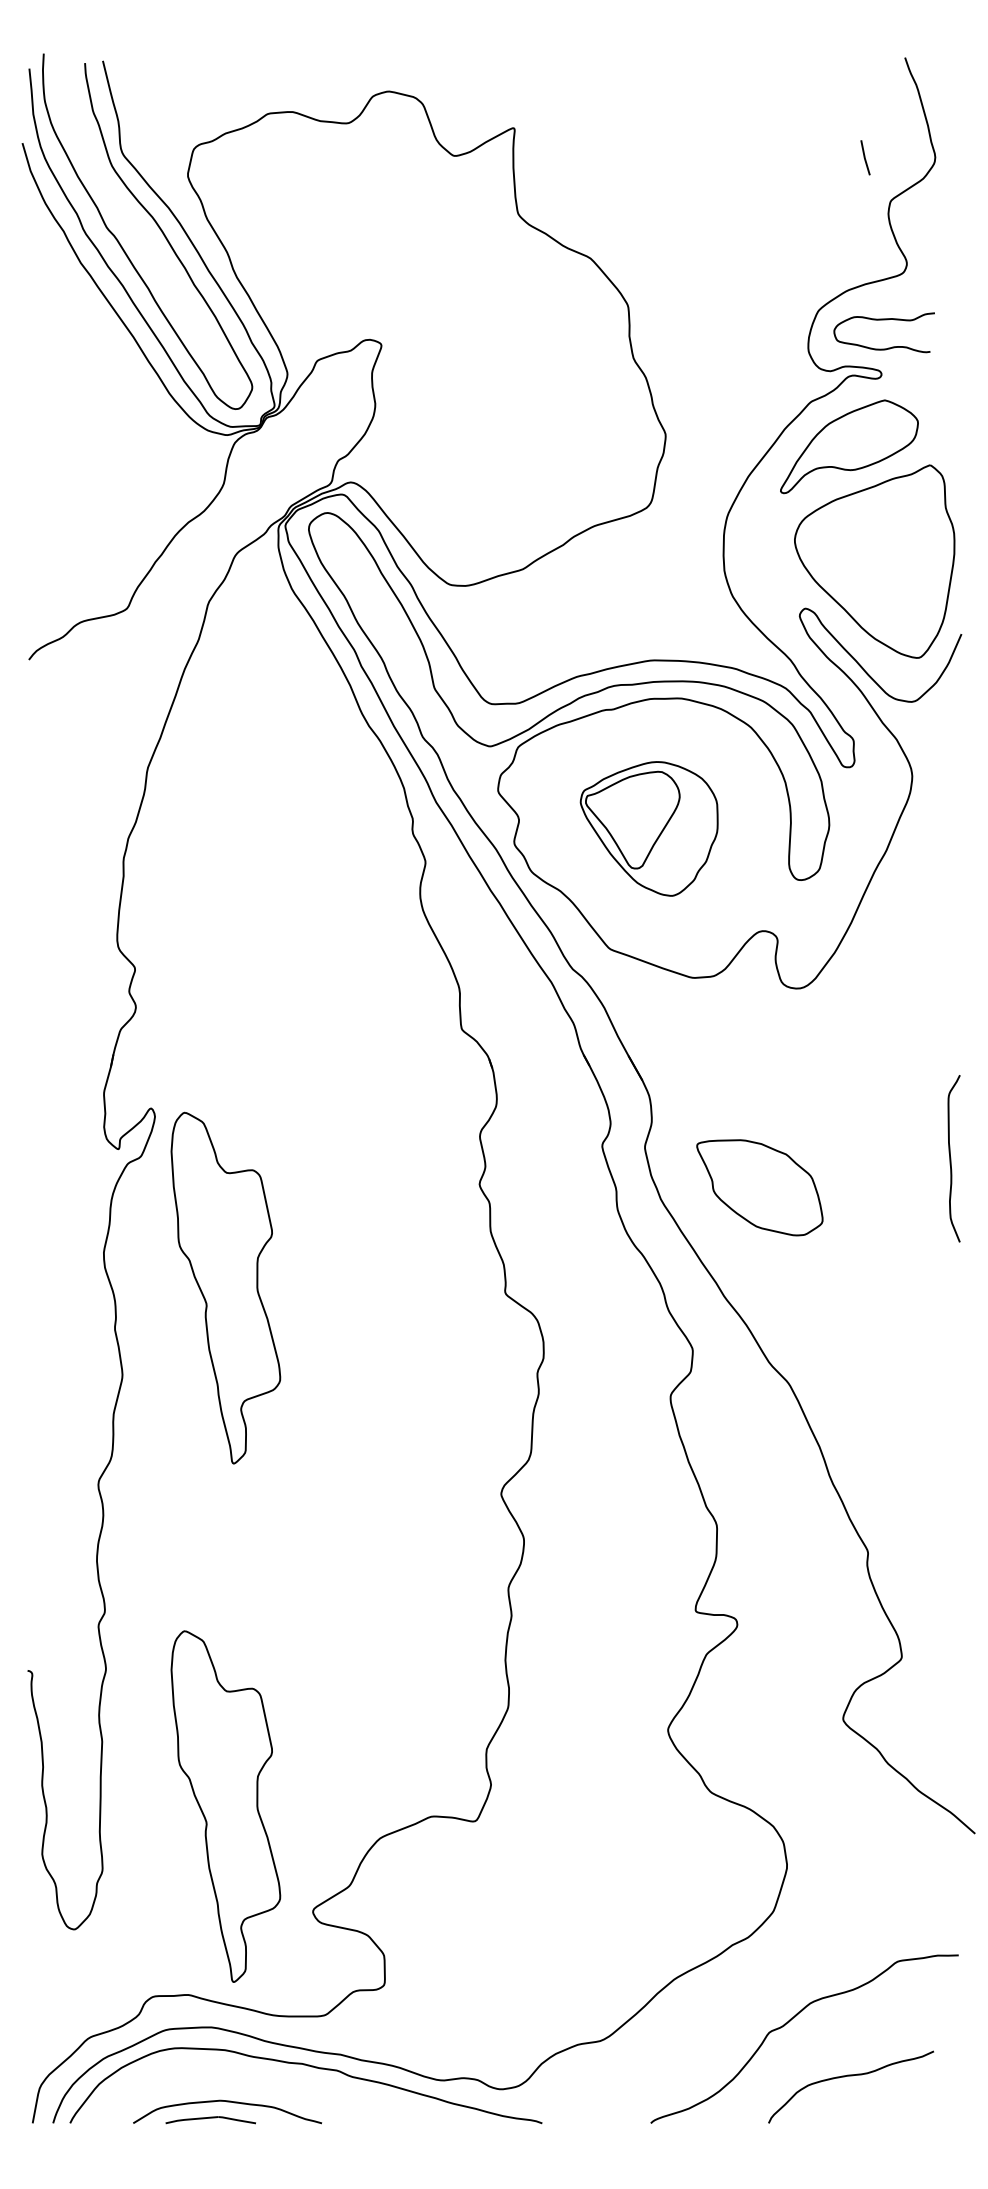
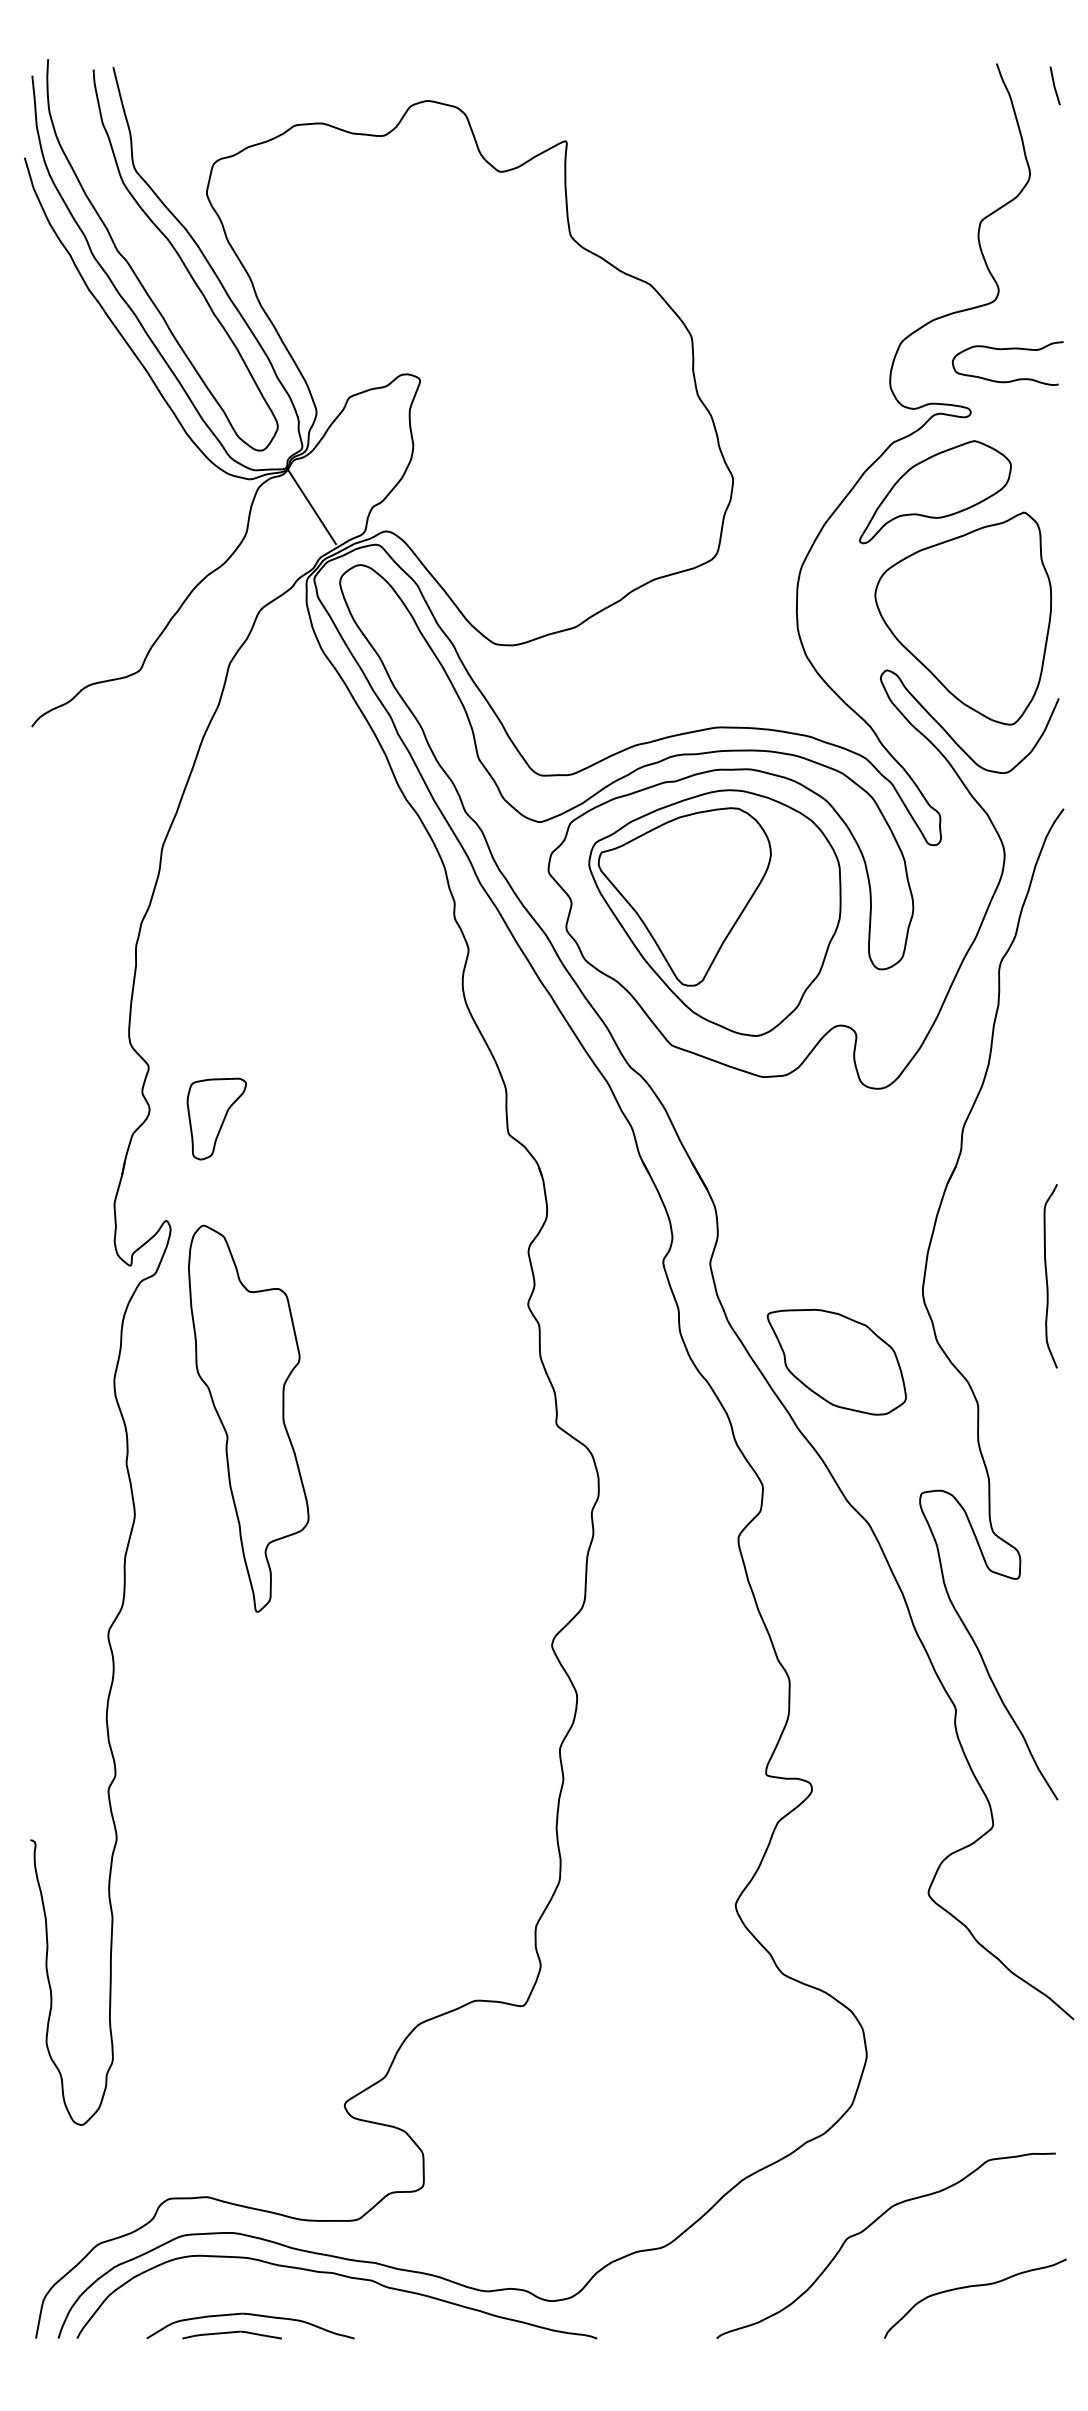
line: (864, 157) -> (1054, 85), moved
curve: (883, 319) -> (1007, 349), moved
line: (281, 458) -> (310, 505), added
part: (648, 828) -> (714, 912), size x1.67
part: (196, 1015) -> (216, 1118), added
part: (759, 1187) -> (836, 1361), moved
part: (847, 1199) -> (933, 1321), added
part: (225, 1806) -> (248, 1989), removed
curve: (847, 2076) -> (971, 2287), moved

